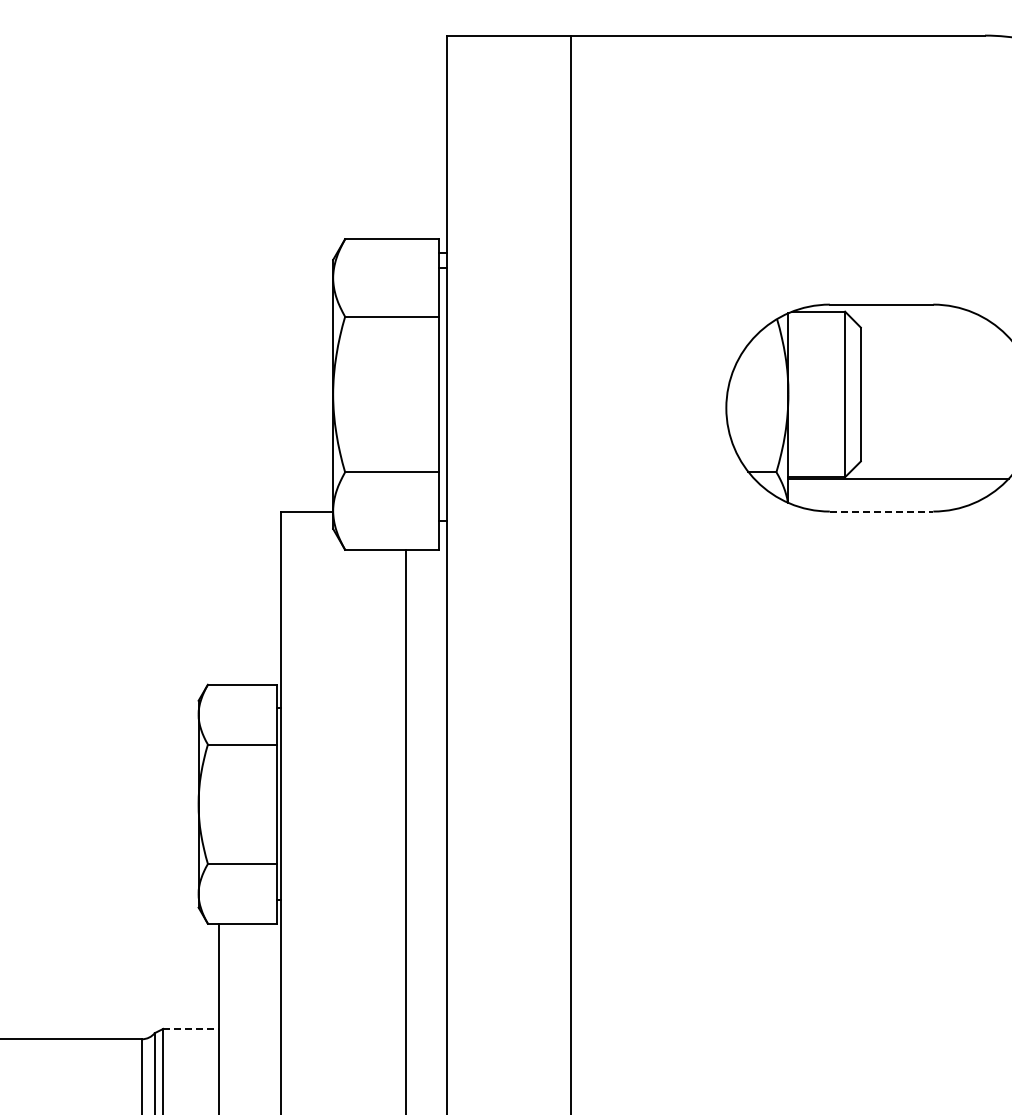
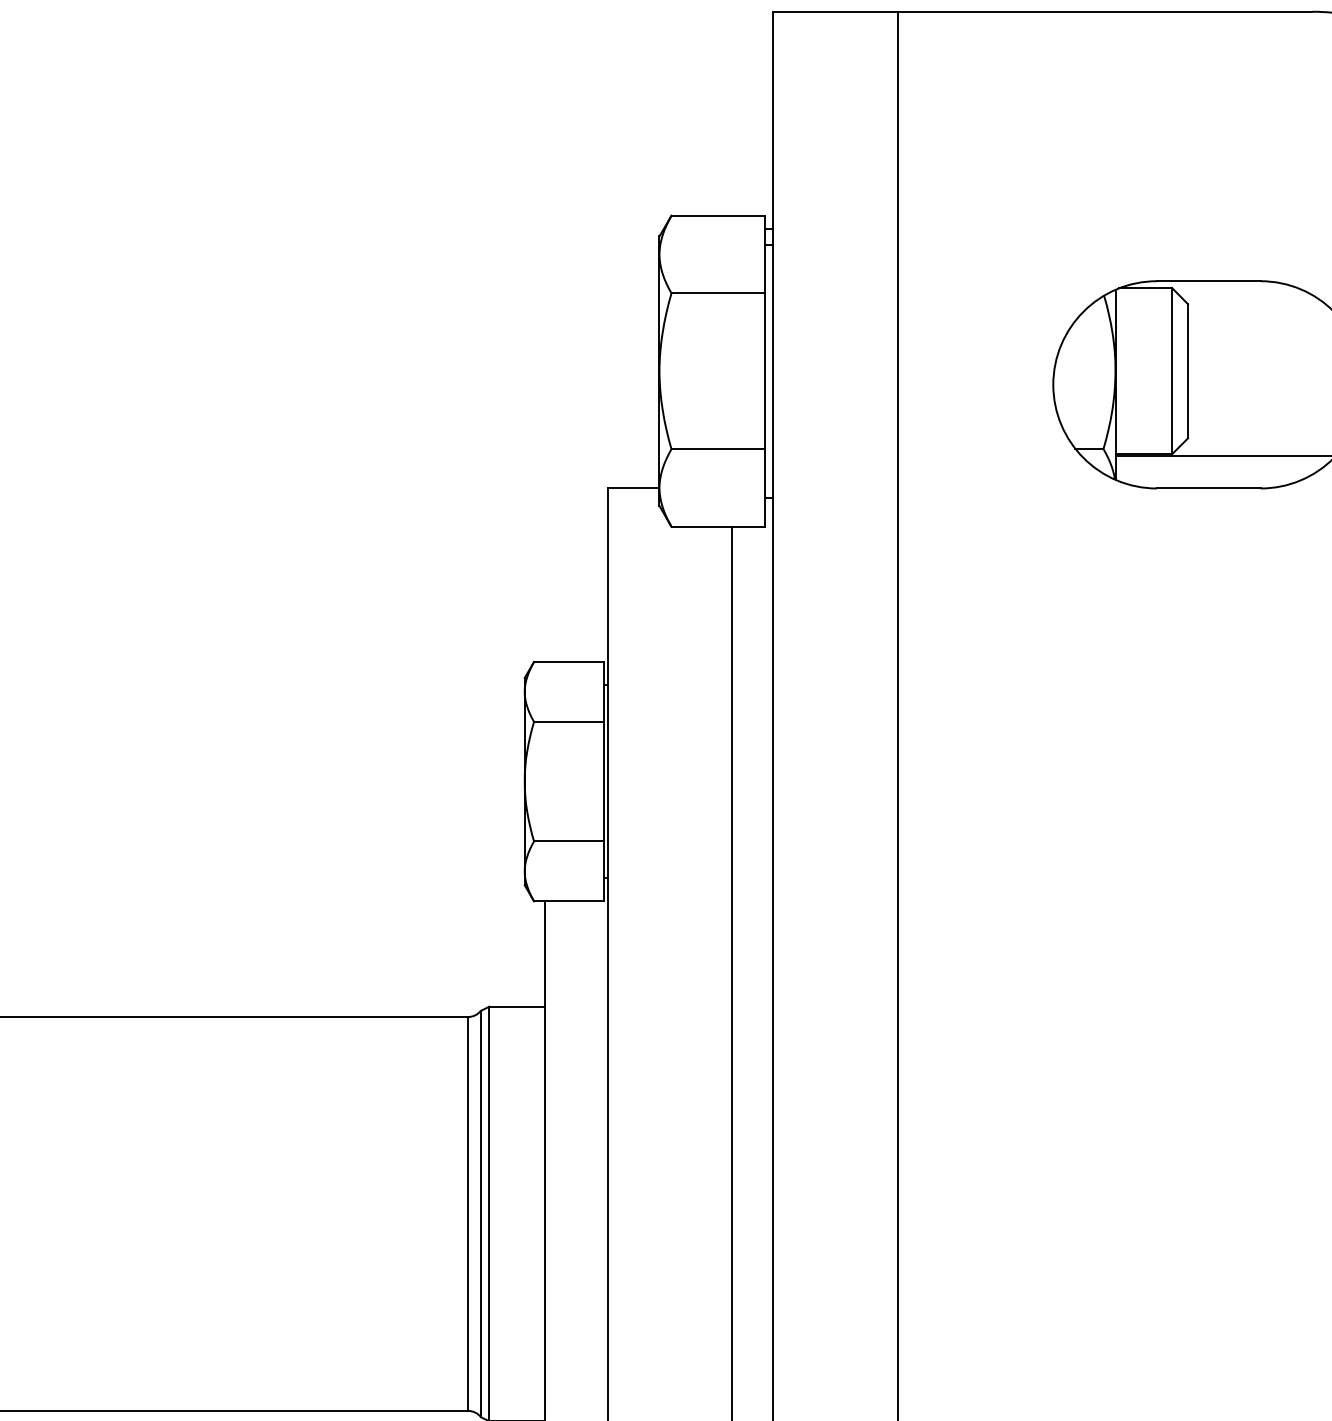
line: (881, 511) -> (1208, 488), dashed -> solid
line: (191, 1028) -> (517, 1006), dashed -> solid

